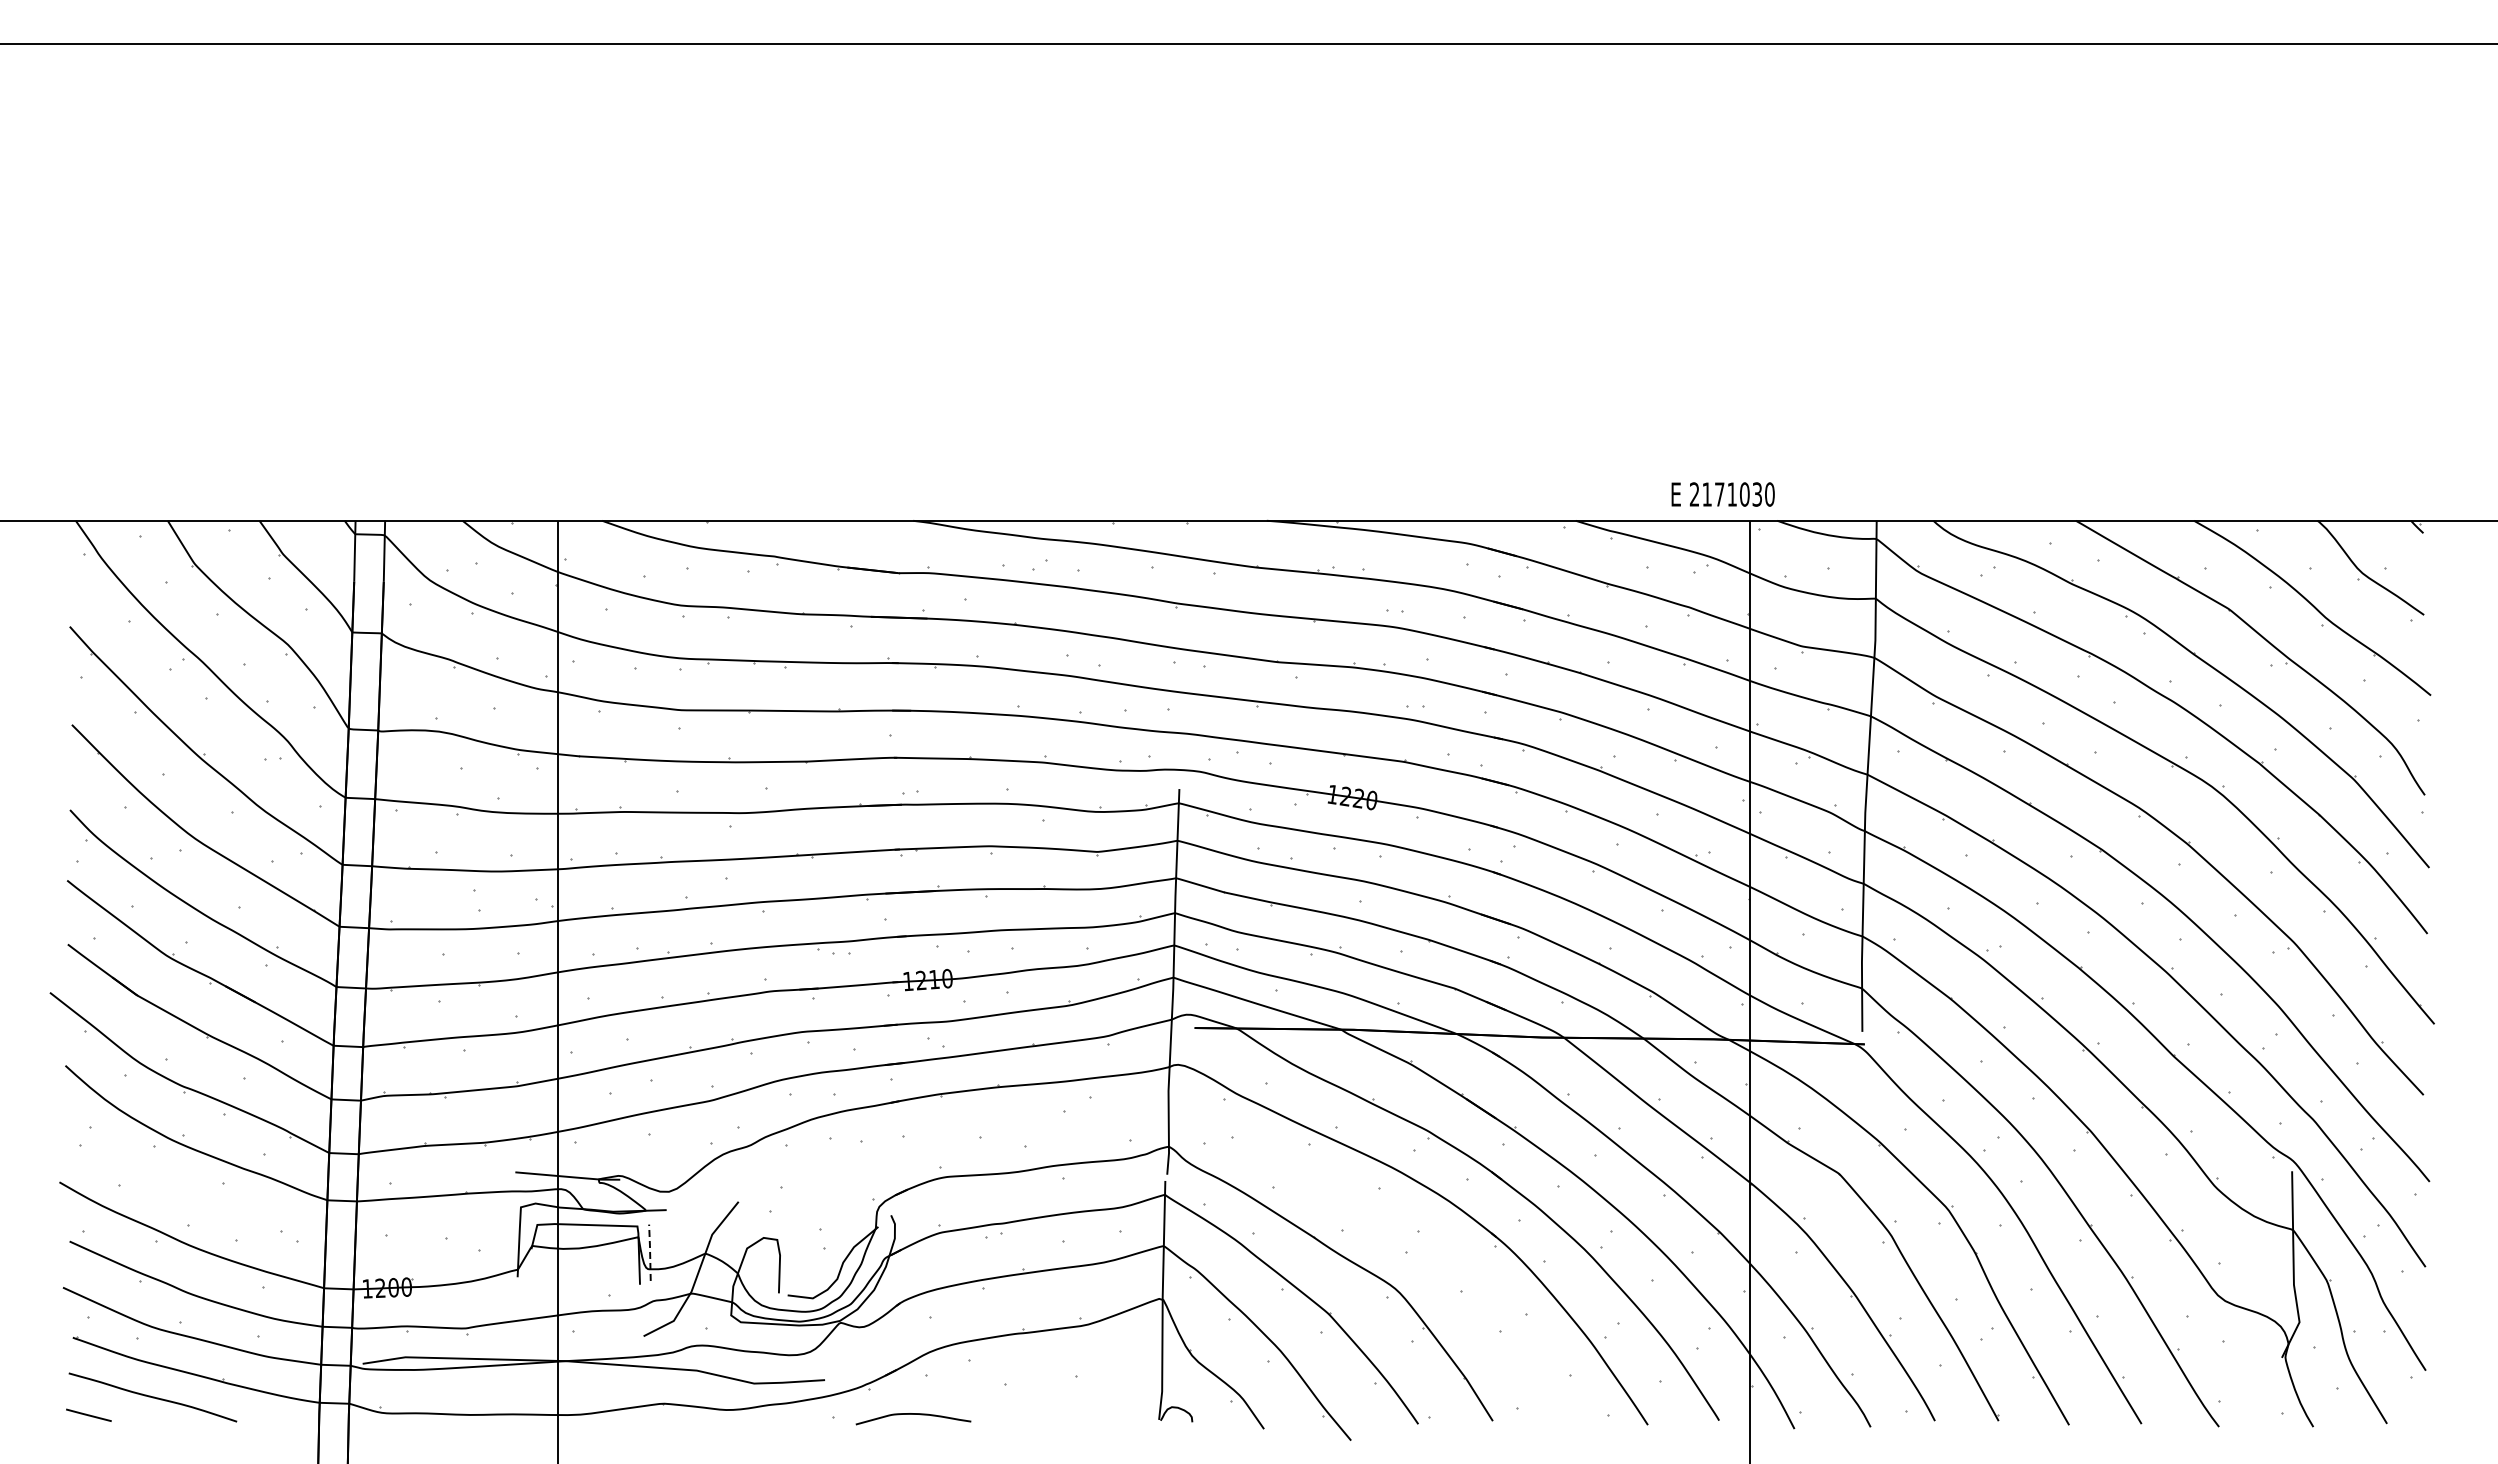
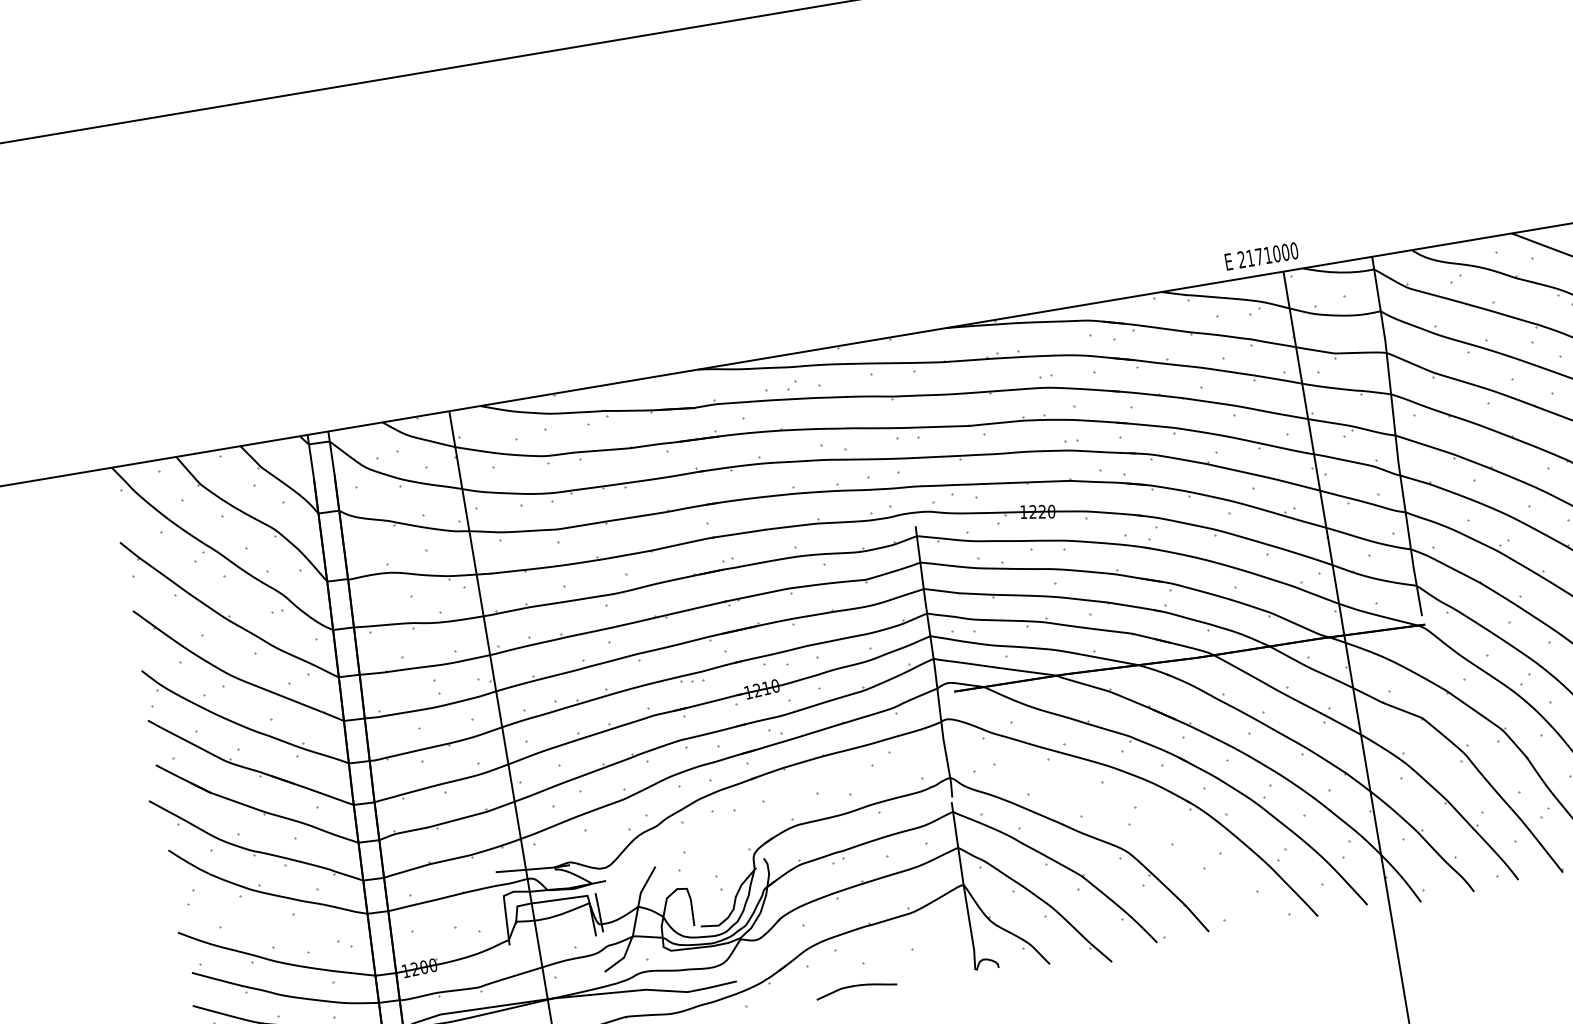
text: (1757, 494) -> (1285, 252), 2171030 -> 2171000
line: (650, 1251) -> (599, 911), dashed -> solid
curve: (913, 1414) -> (855, 986), moved

